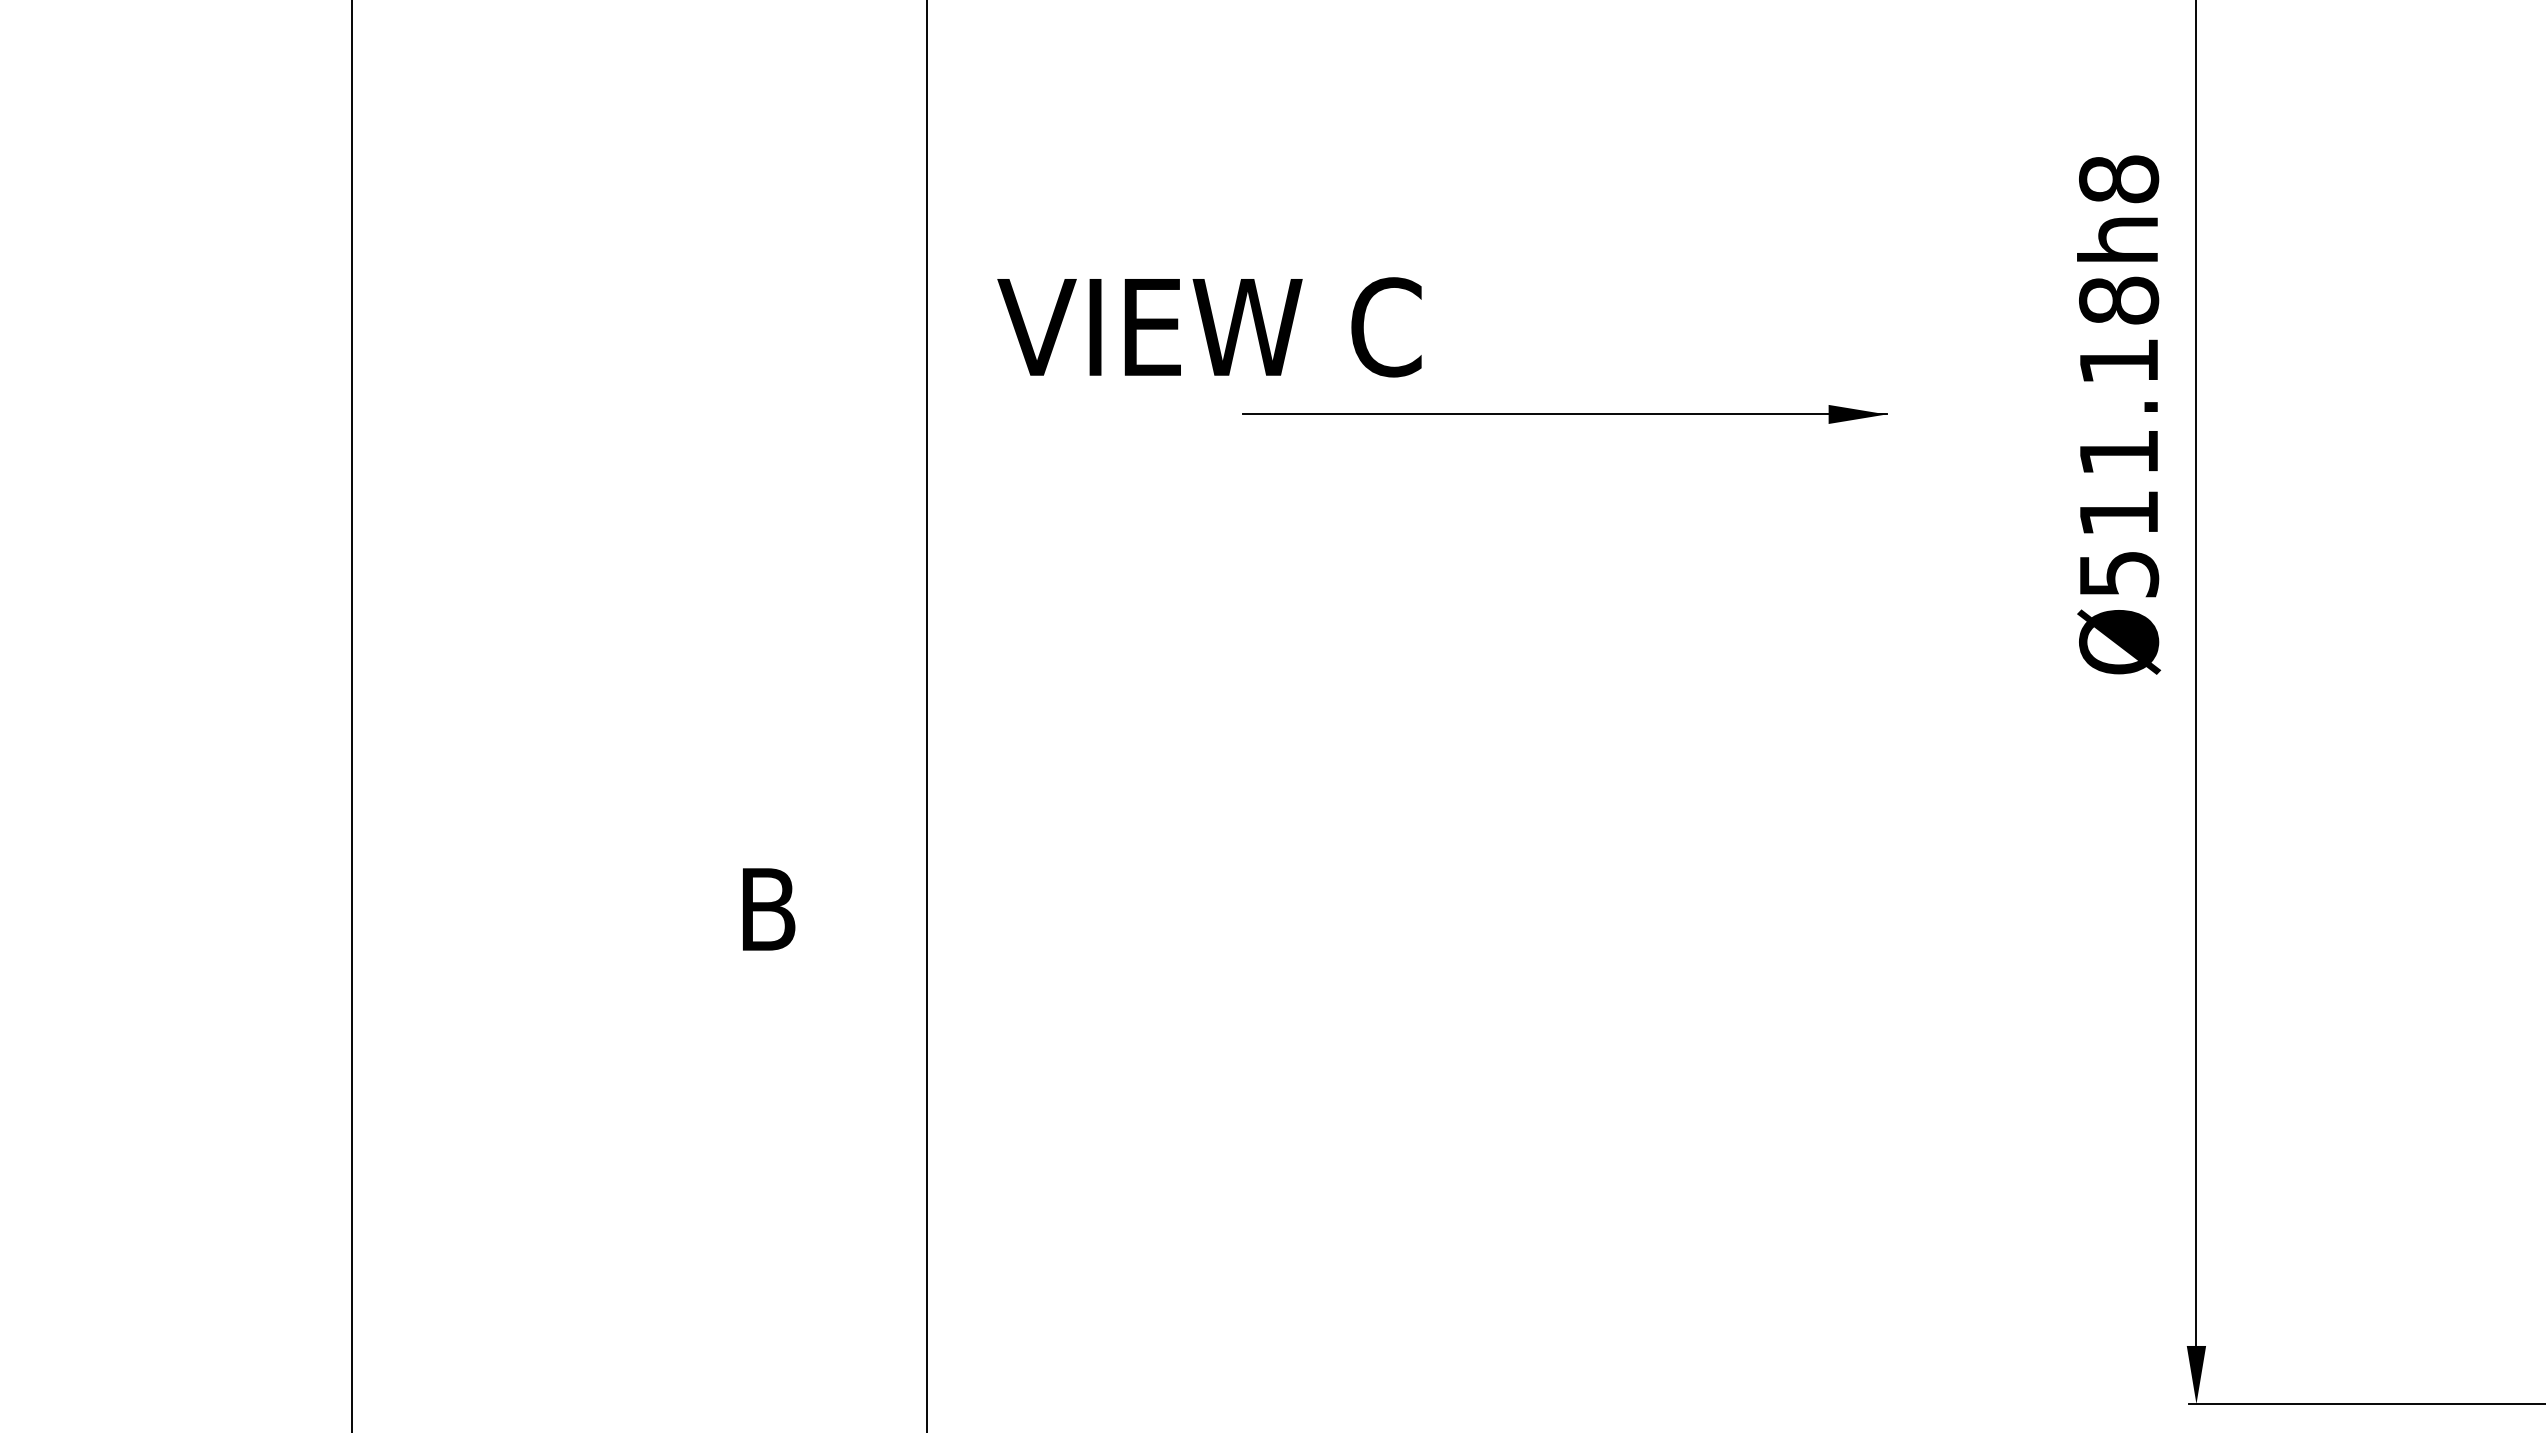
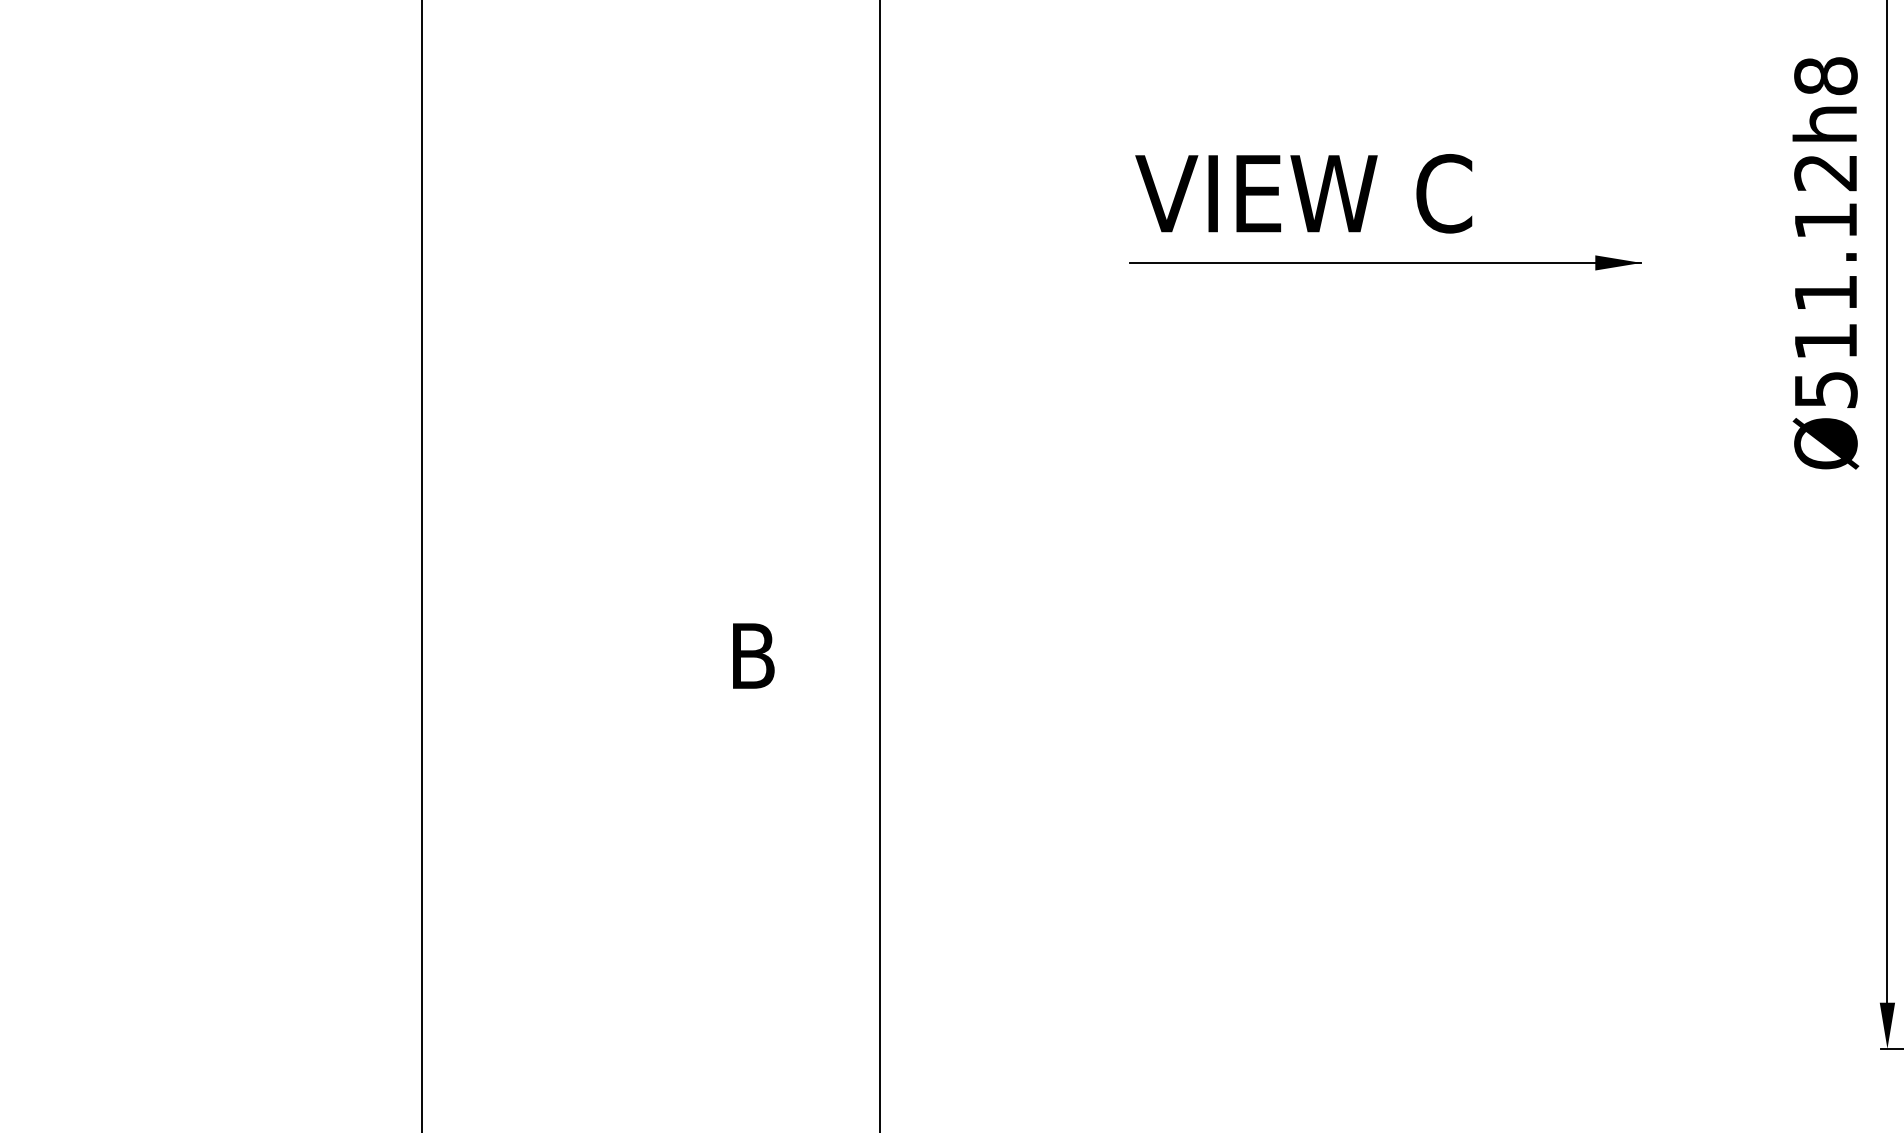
text: (2119, 300) -> (1826, 172), Ø511.18h8 -> Ø511.12h8
text: (1209, 327) -> (1303, 193), moved

